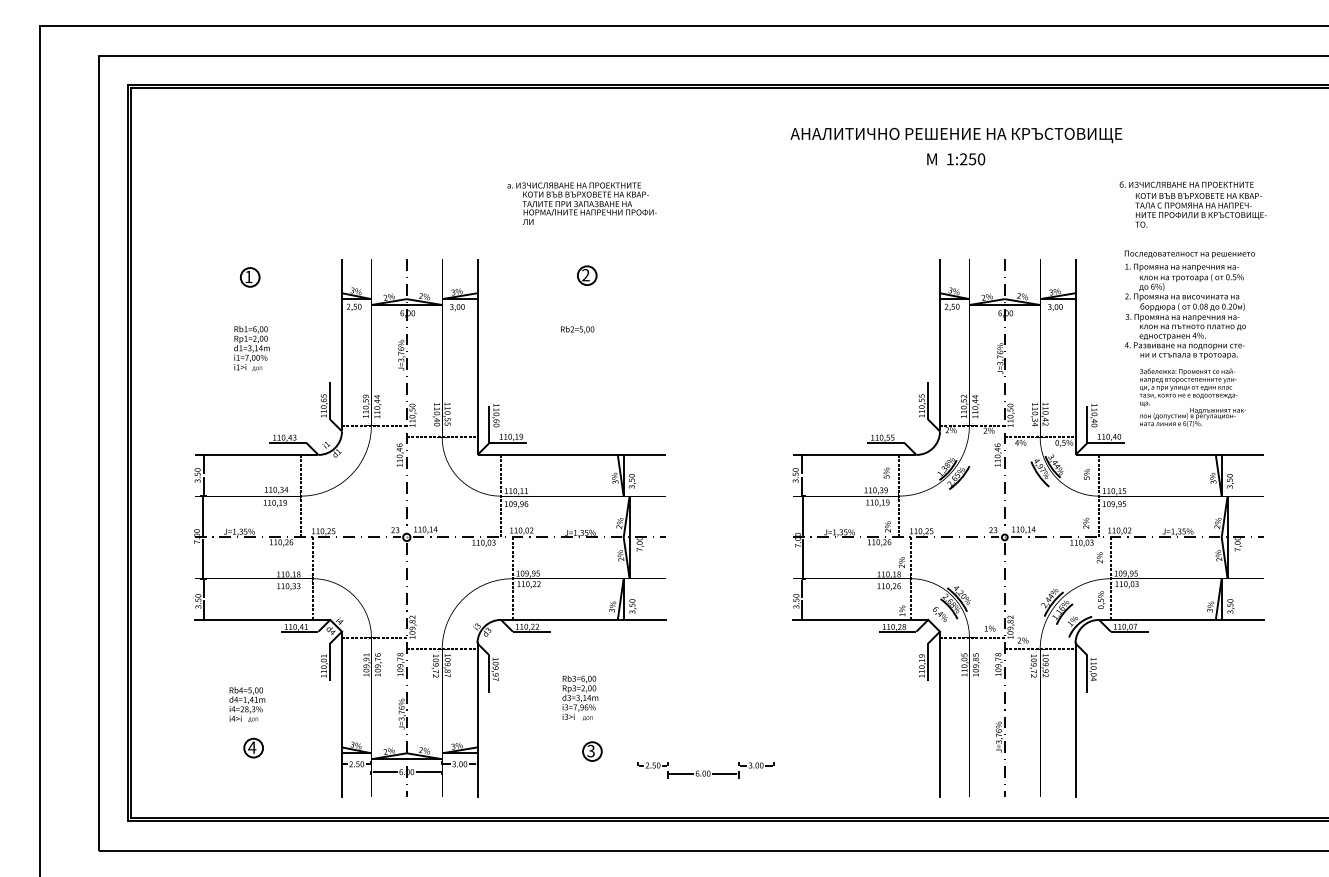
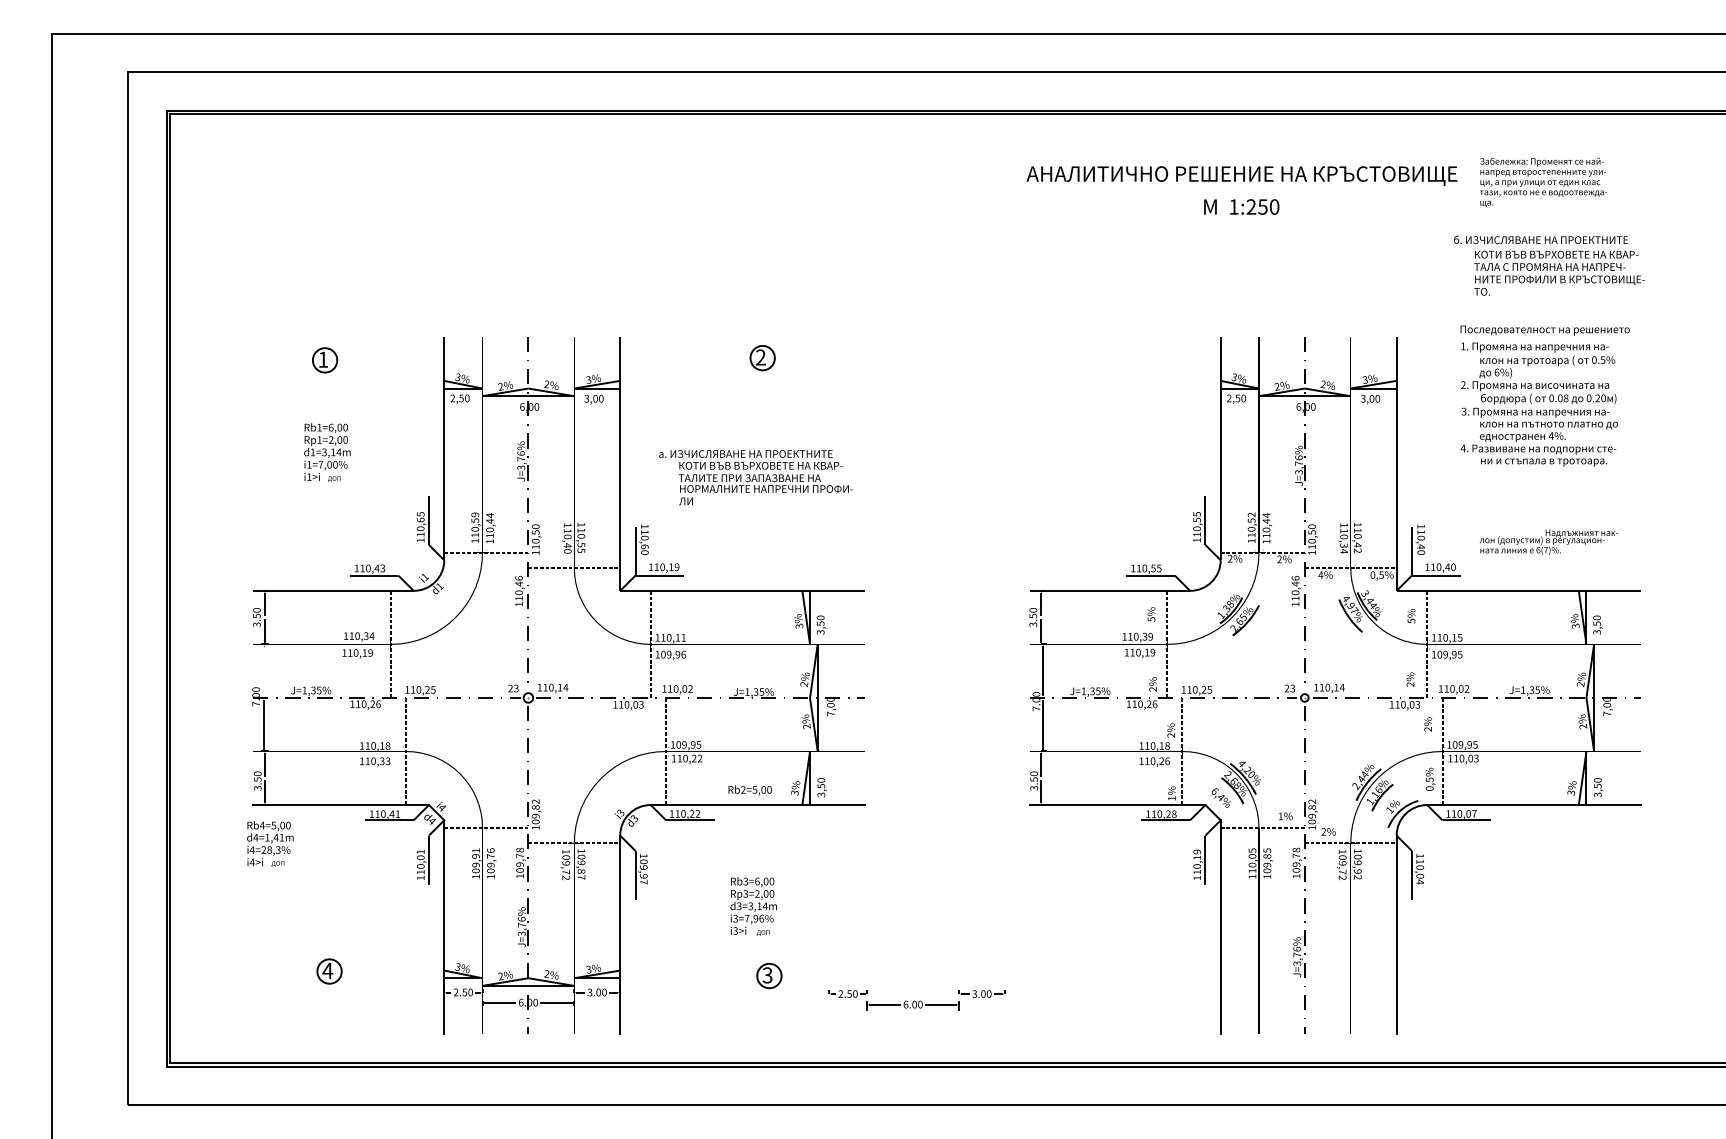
text: (581, 203) -> (755, 477), moved
text: (577, 329) -> (749, 790), moved
text: (1188, 386) -> (1543, 181), moved
line: (203, 517) -> (264, 671), removed
text: (247, 704) -> (270, 843), moved

